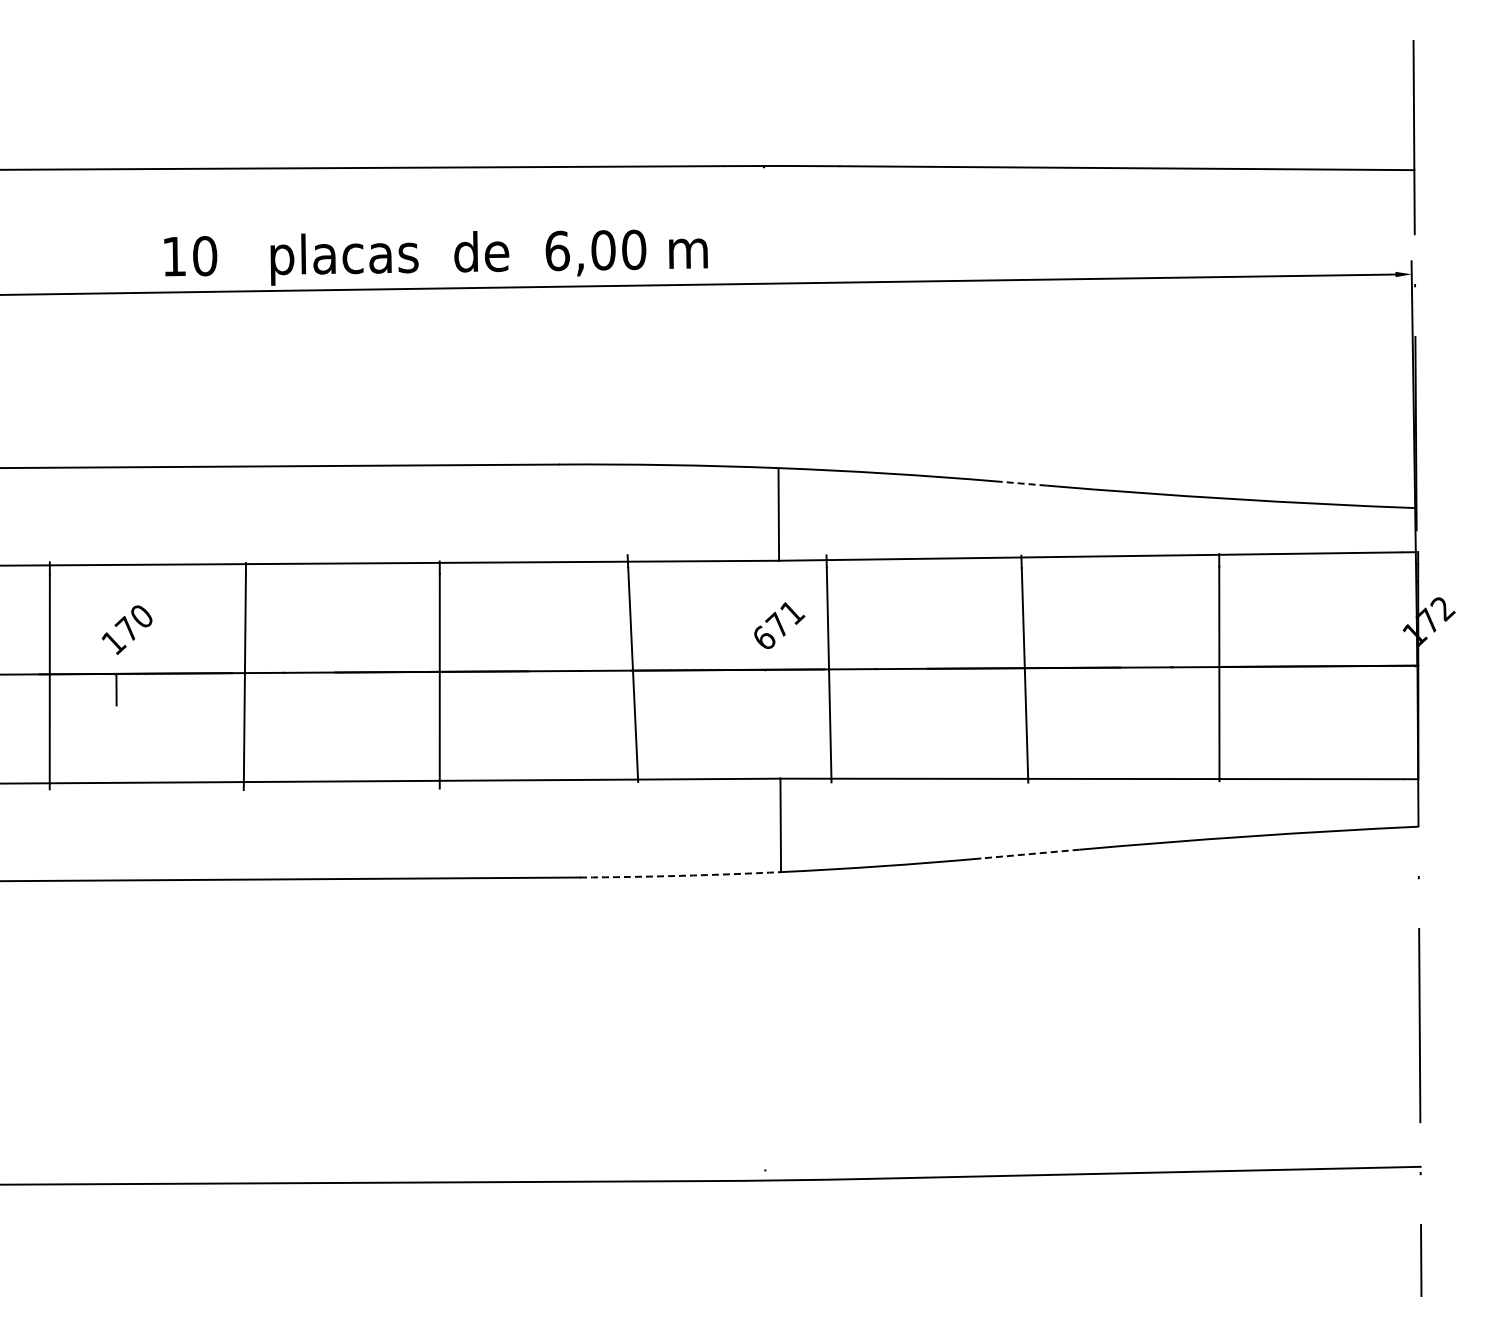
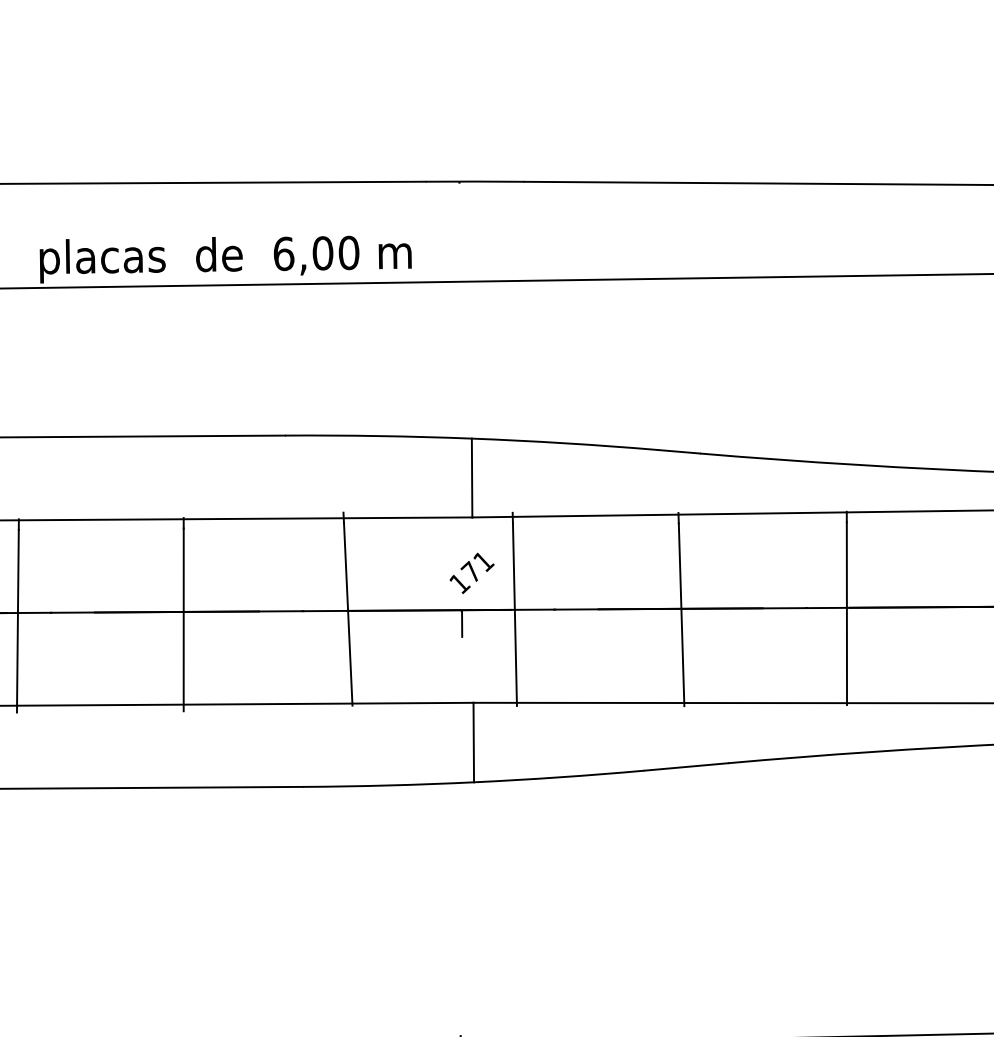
line: (1021, 483) -> (678, 451), dashed -> solid
text: (764, 637) -> (459, 582), 671 -> 171
line: (766, 685) -> (461, 623), added
line: (1030, 854) -> (686, 767), dashed -> solid
arc: (680, 875) -> (388, 785), dashed -> solid

